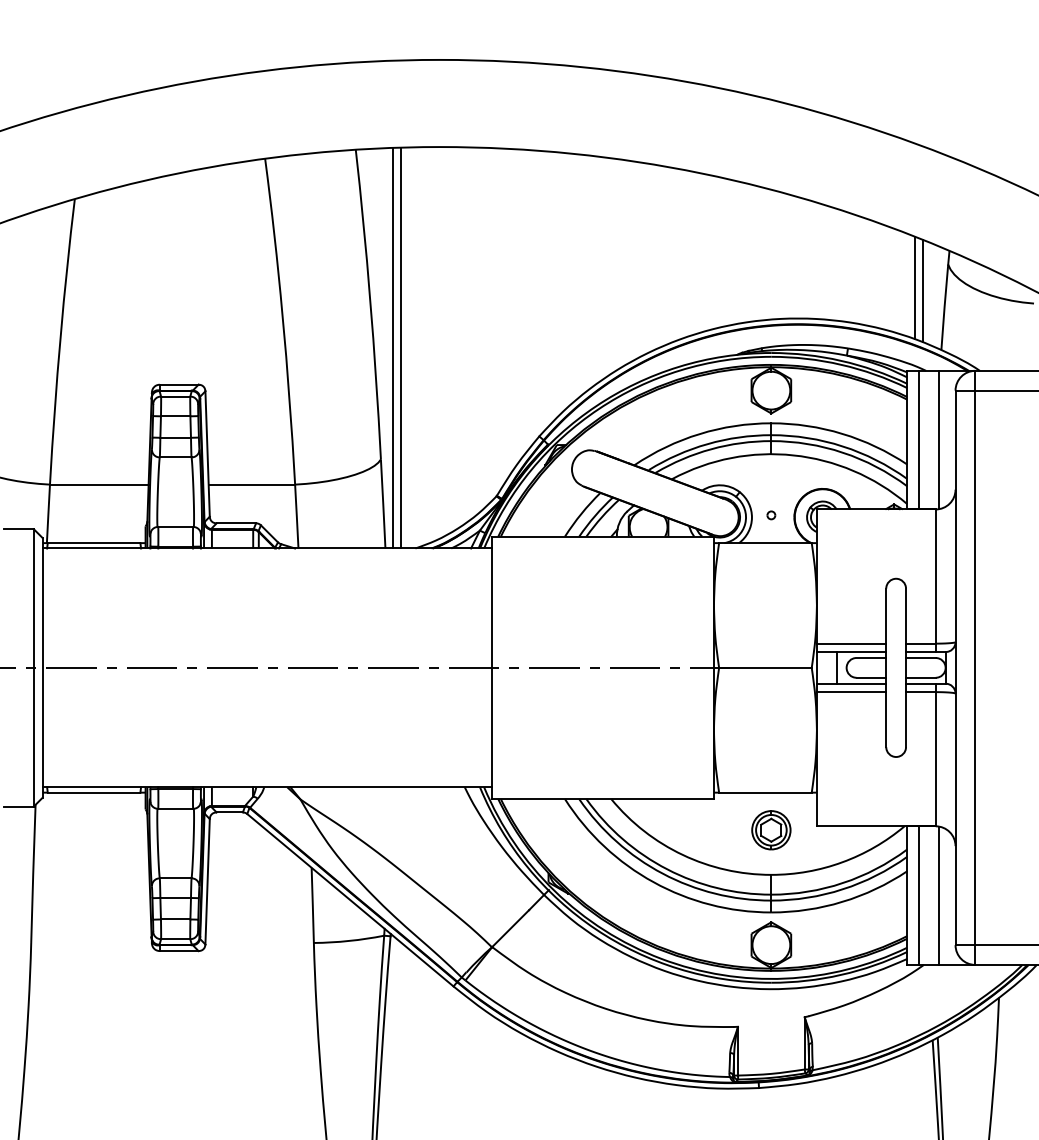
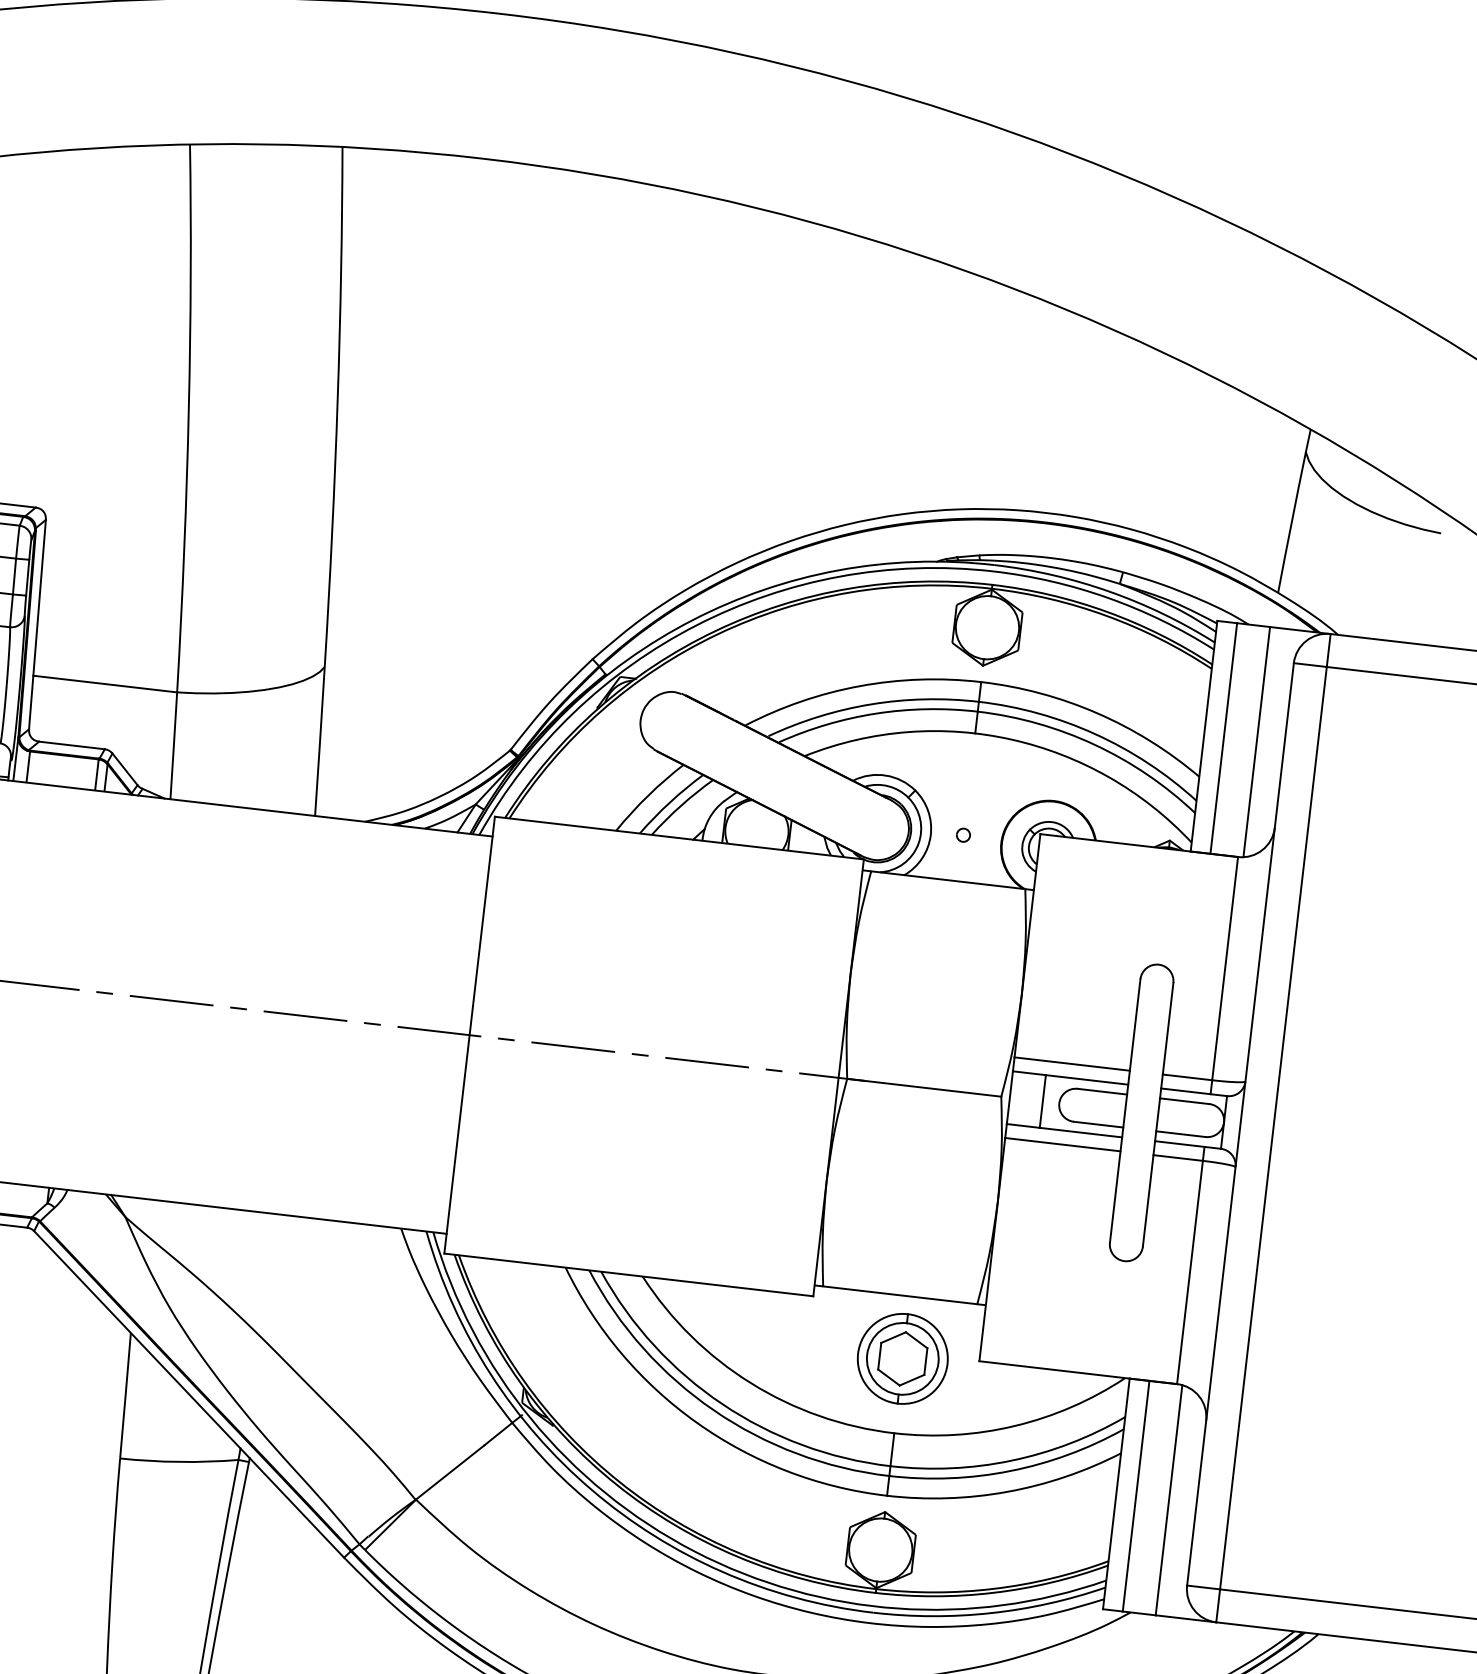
line: (914, 288) -> (1245, 485), removed
line: (922, 291) -> (1257, 491), removed
line: (392, 347) -> (365, 483), removed
line: (400, 347) -> (378, 484), removed
part: (771, 830) -> (903, 1359), size x1.4

